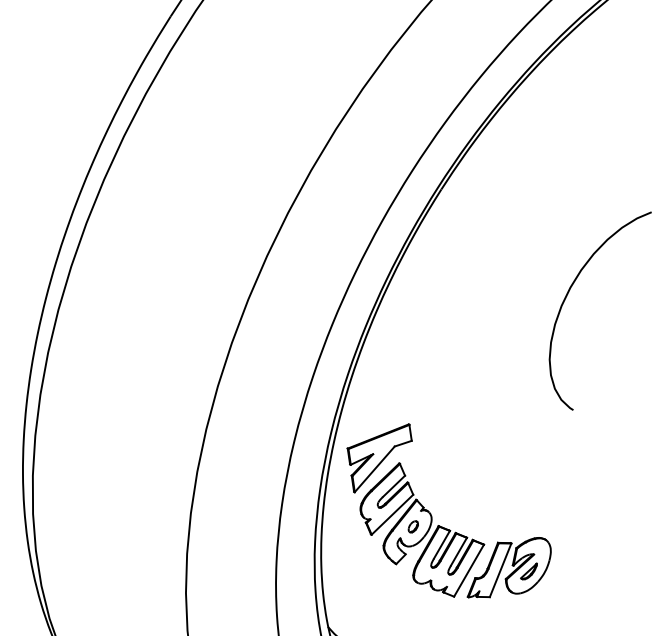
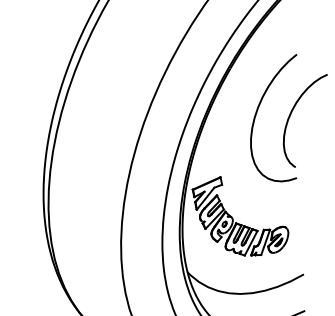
curve: (495, 289) -> (257, 113), added

